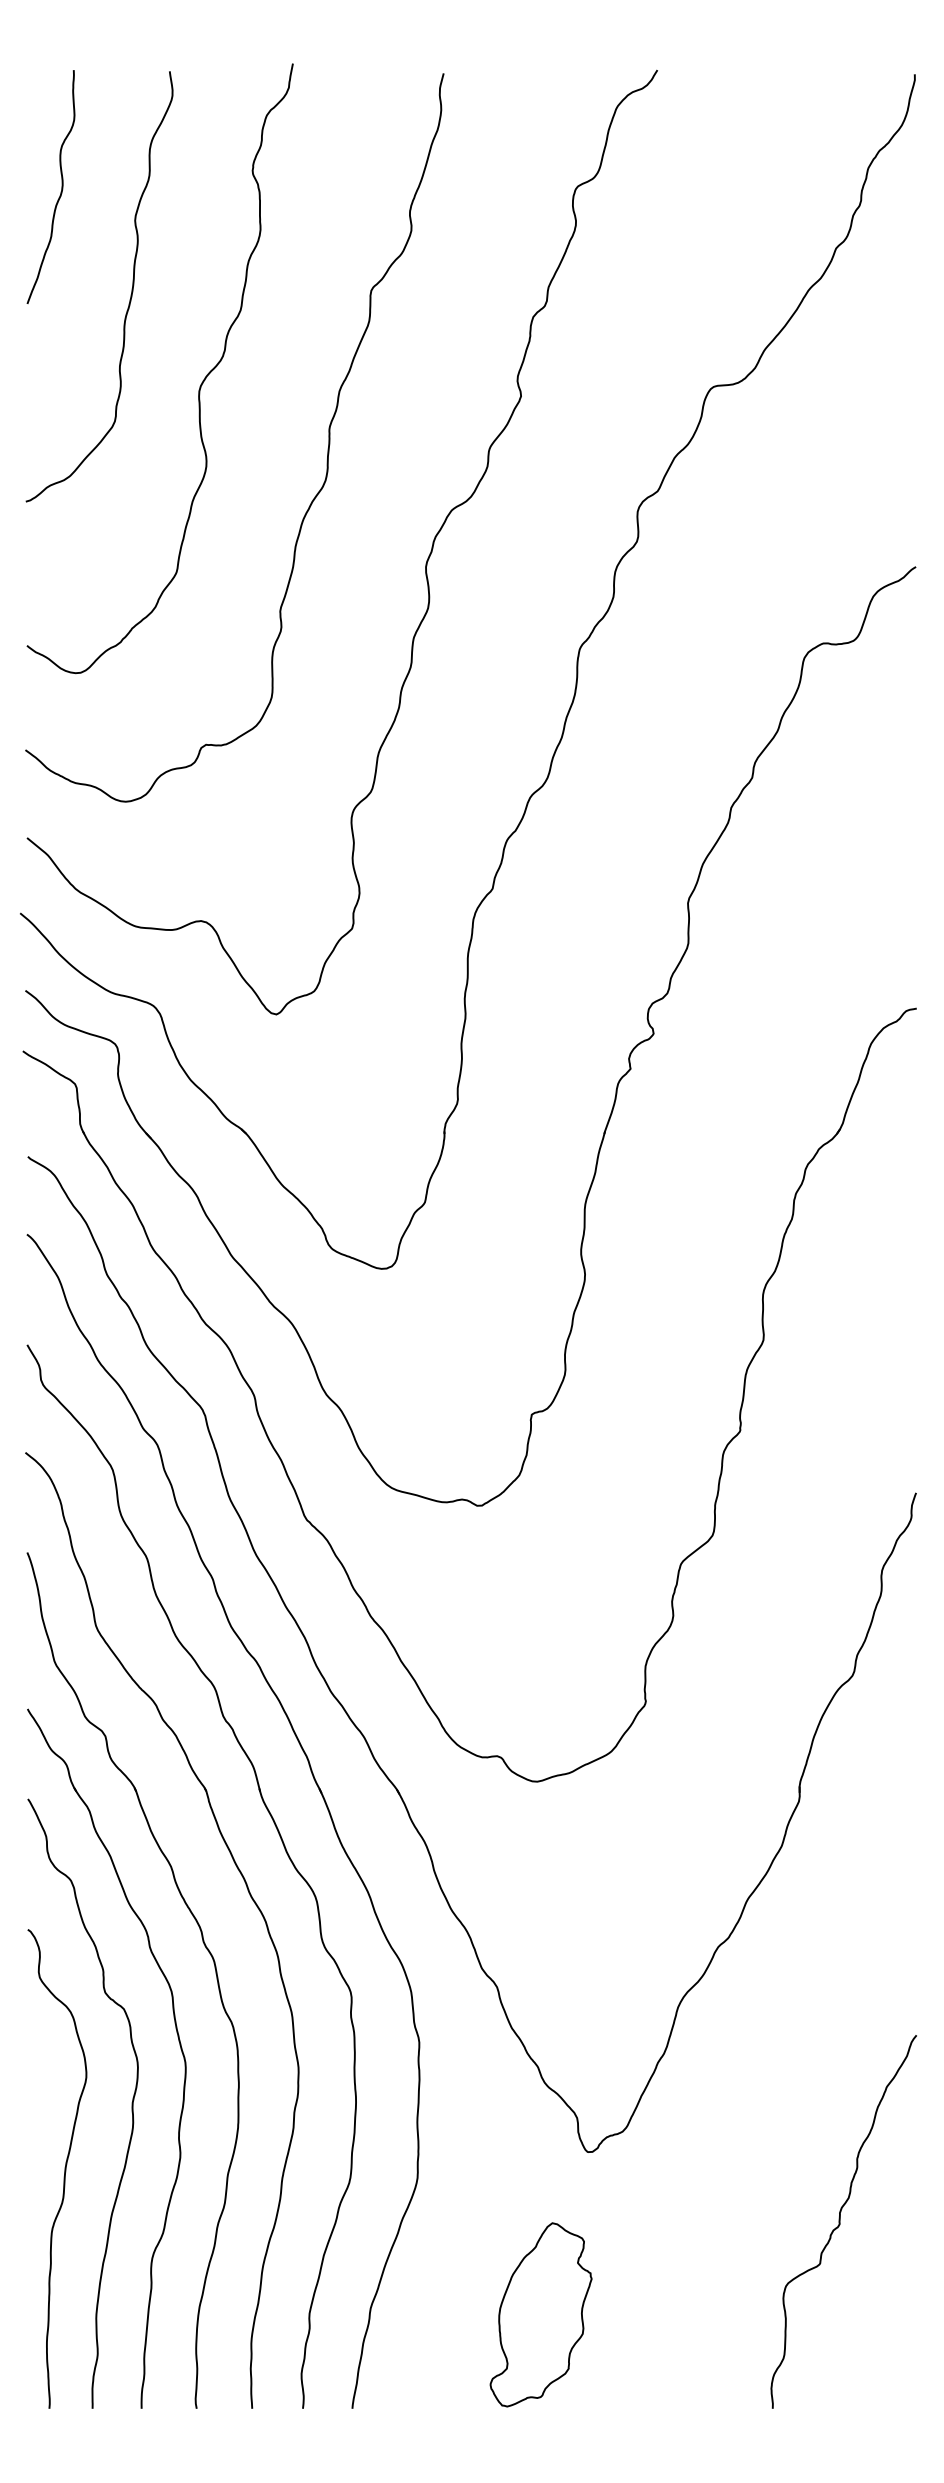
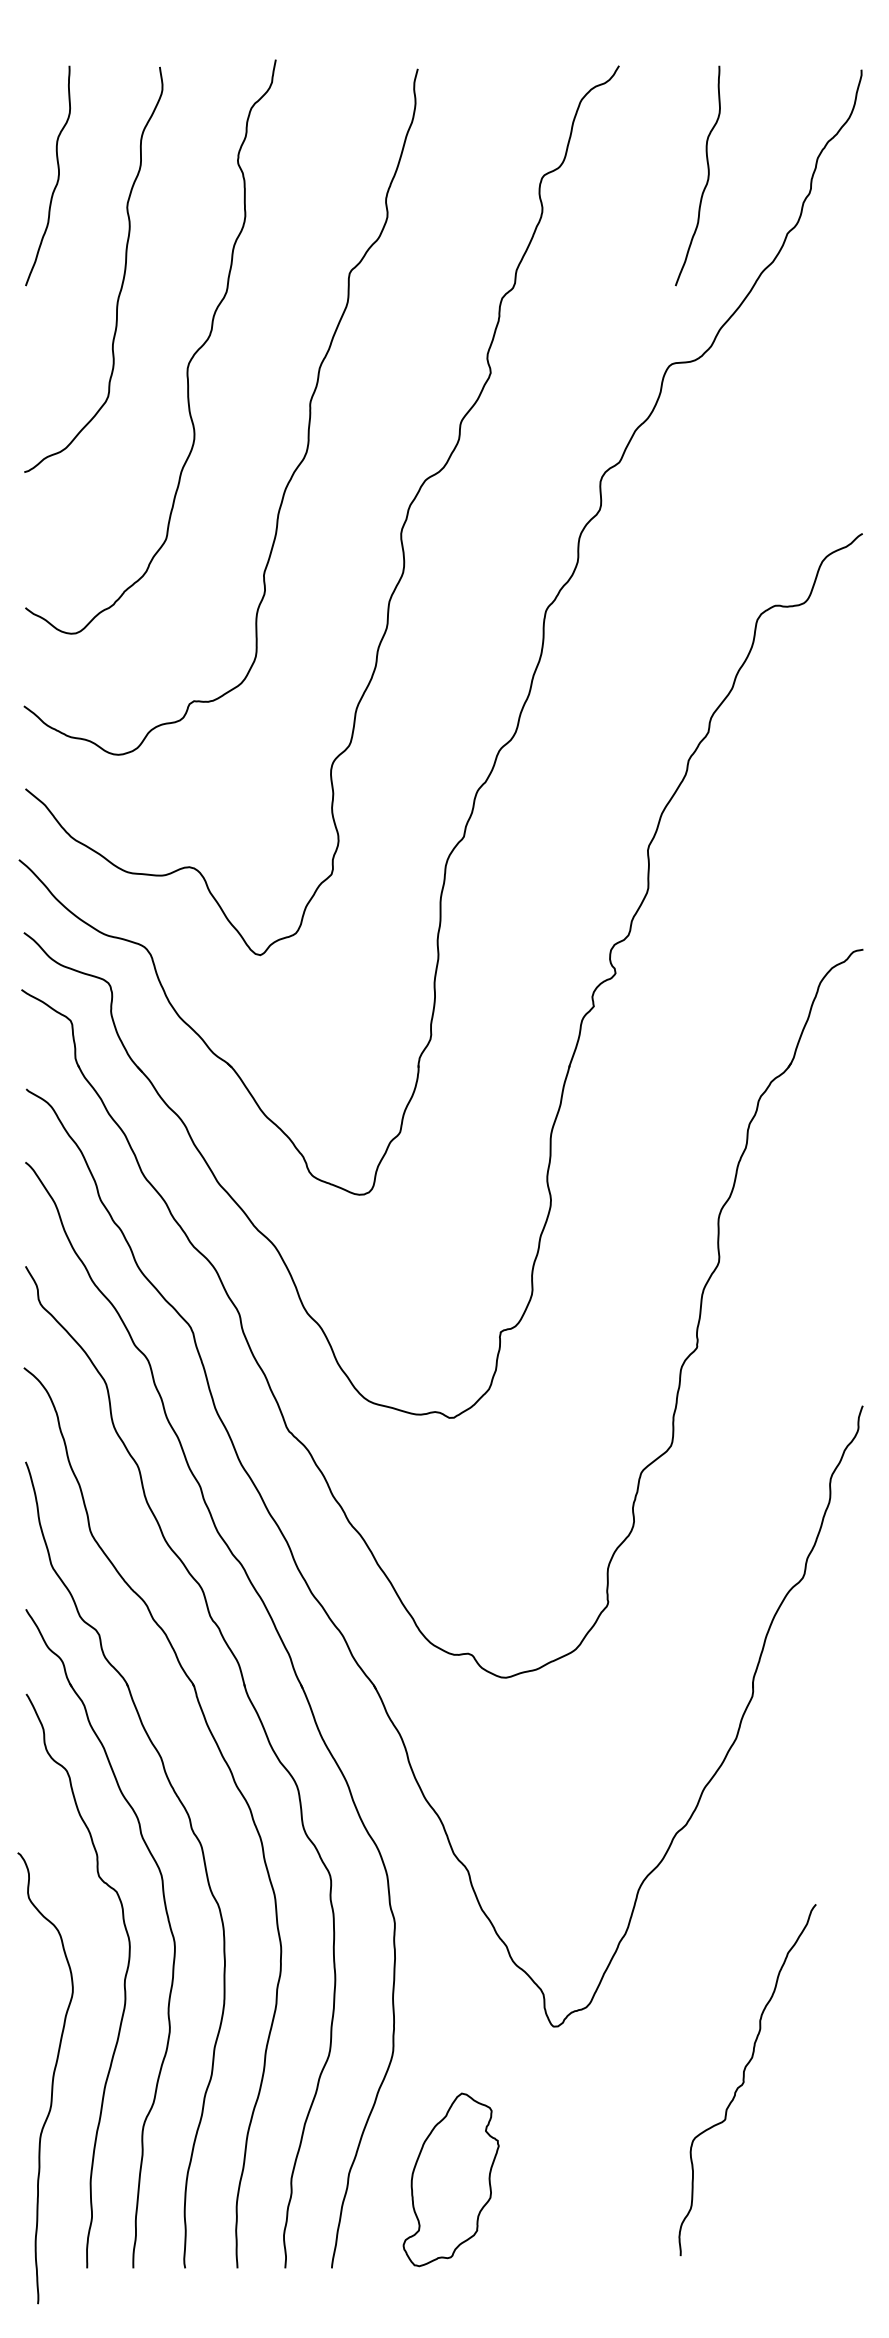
curve: (751, 186) -> (707, 175), added
curve: (64, 2168) -> (52, 2077), moved
curve: (840, 2221) -> (744, 2079), moved
part: (540, 2314) -> (450, 2179), moved

